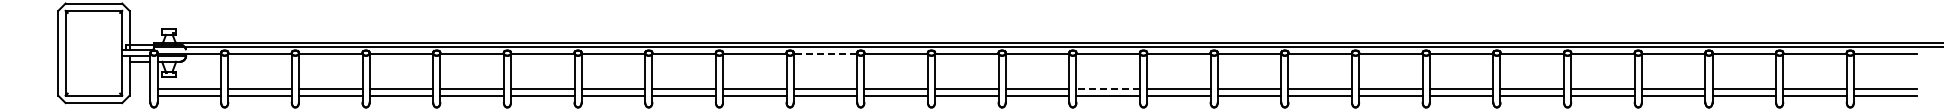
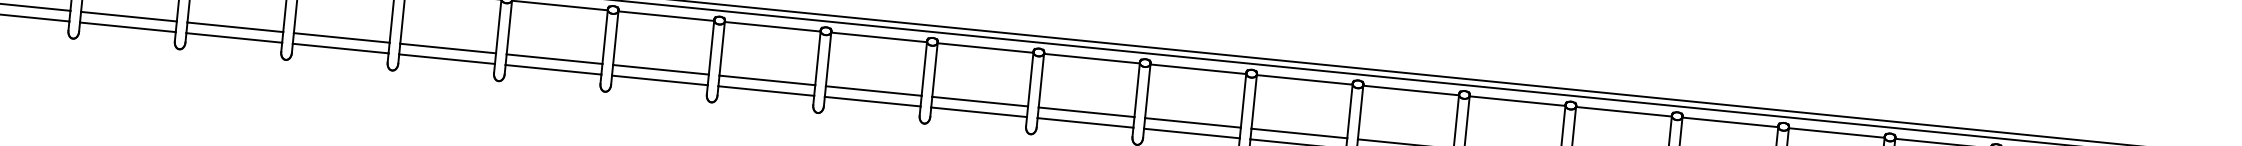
line: (825, 53) -> (879, 37), dashed -> solid
line: (1108, 89) -> (1299, 133), dashed -> solid

